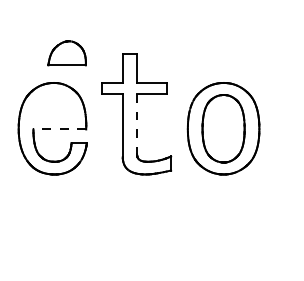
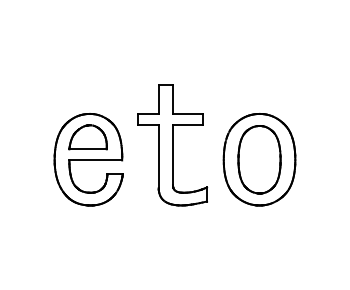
part: (66, 53) -> (87, 137), moved
line: (136, 124) -> (172, 155), dashed -> solid
line: (59, 129) -> (95, 160), dashed -> solid

